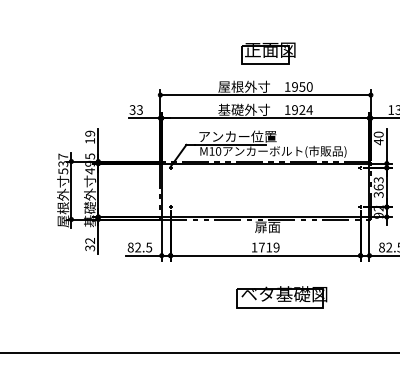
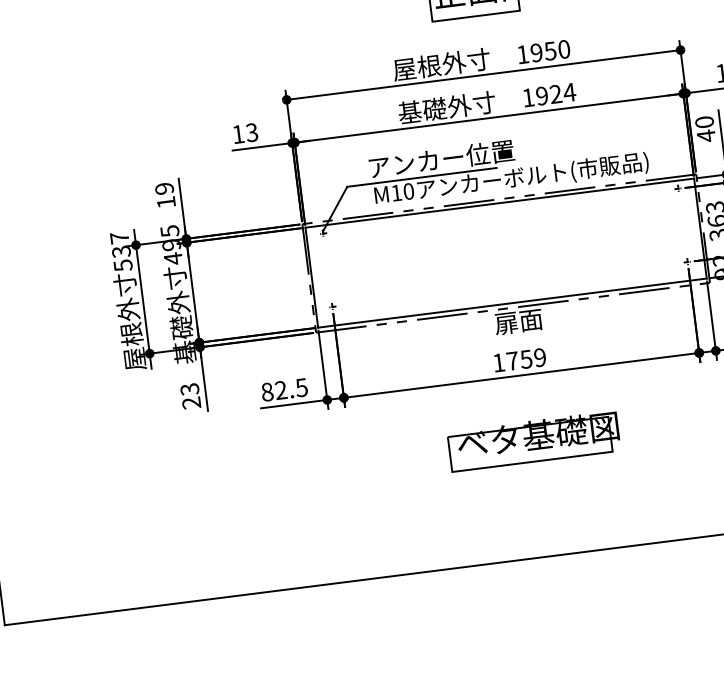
text: (132, 109) -> (237, 133), 33 -> 13
text: (90, 244) -> (191, 395), 32 -> 23
text: (269, 247) -> (526, 359), 1719 -> 1759
part: (281, 297) -> (533, 441), moved

